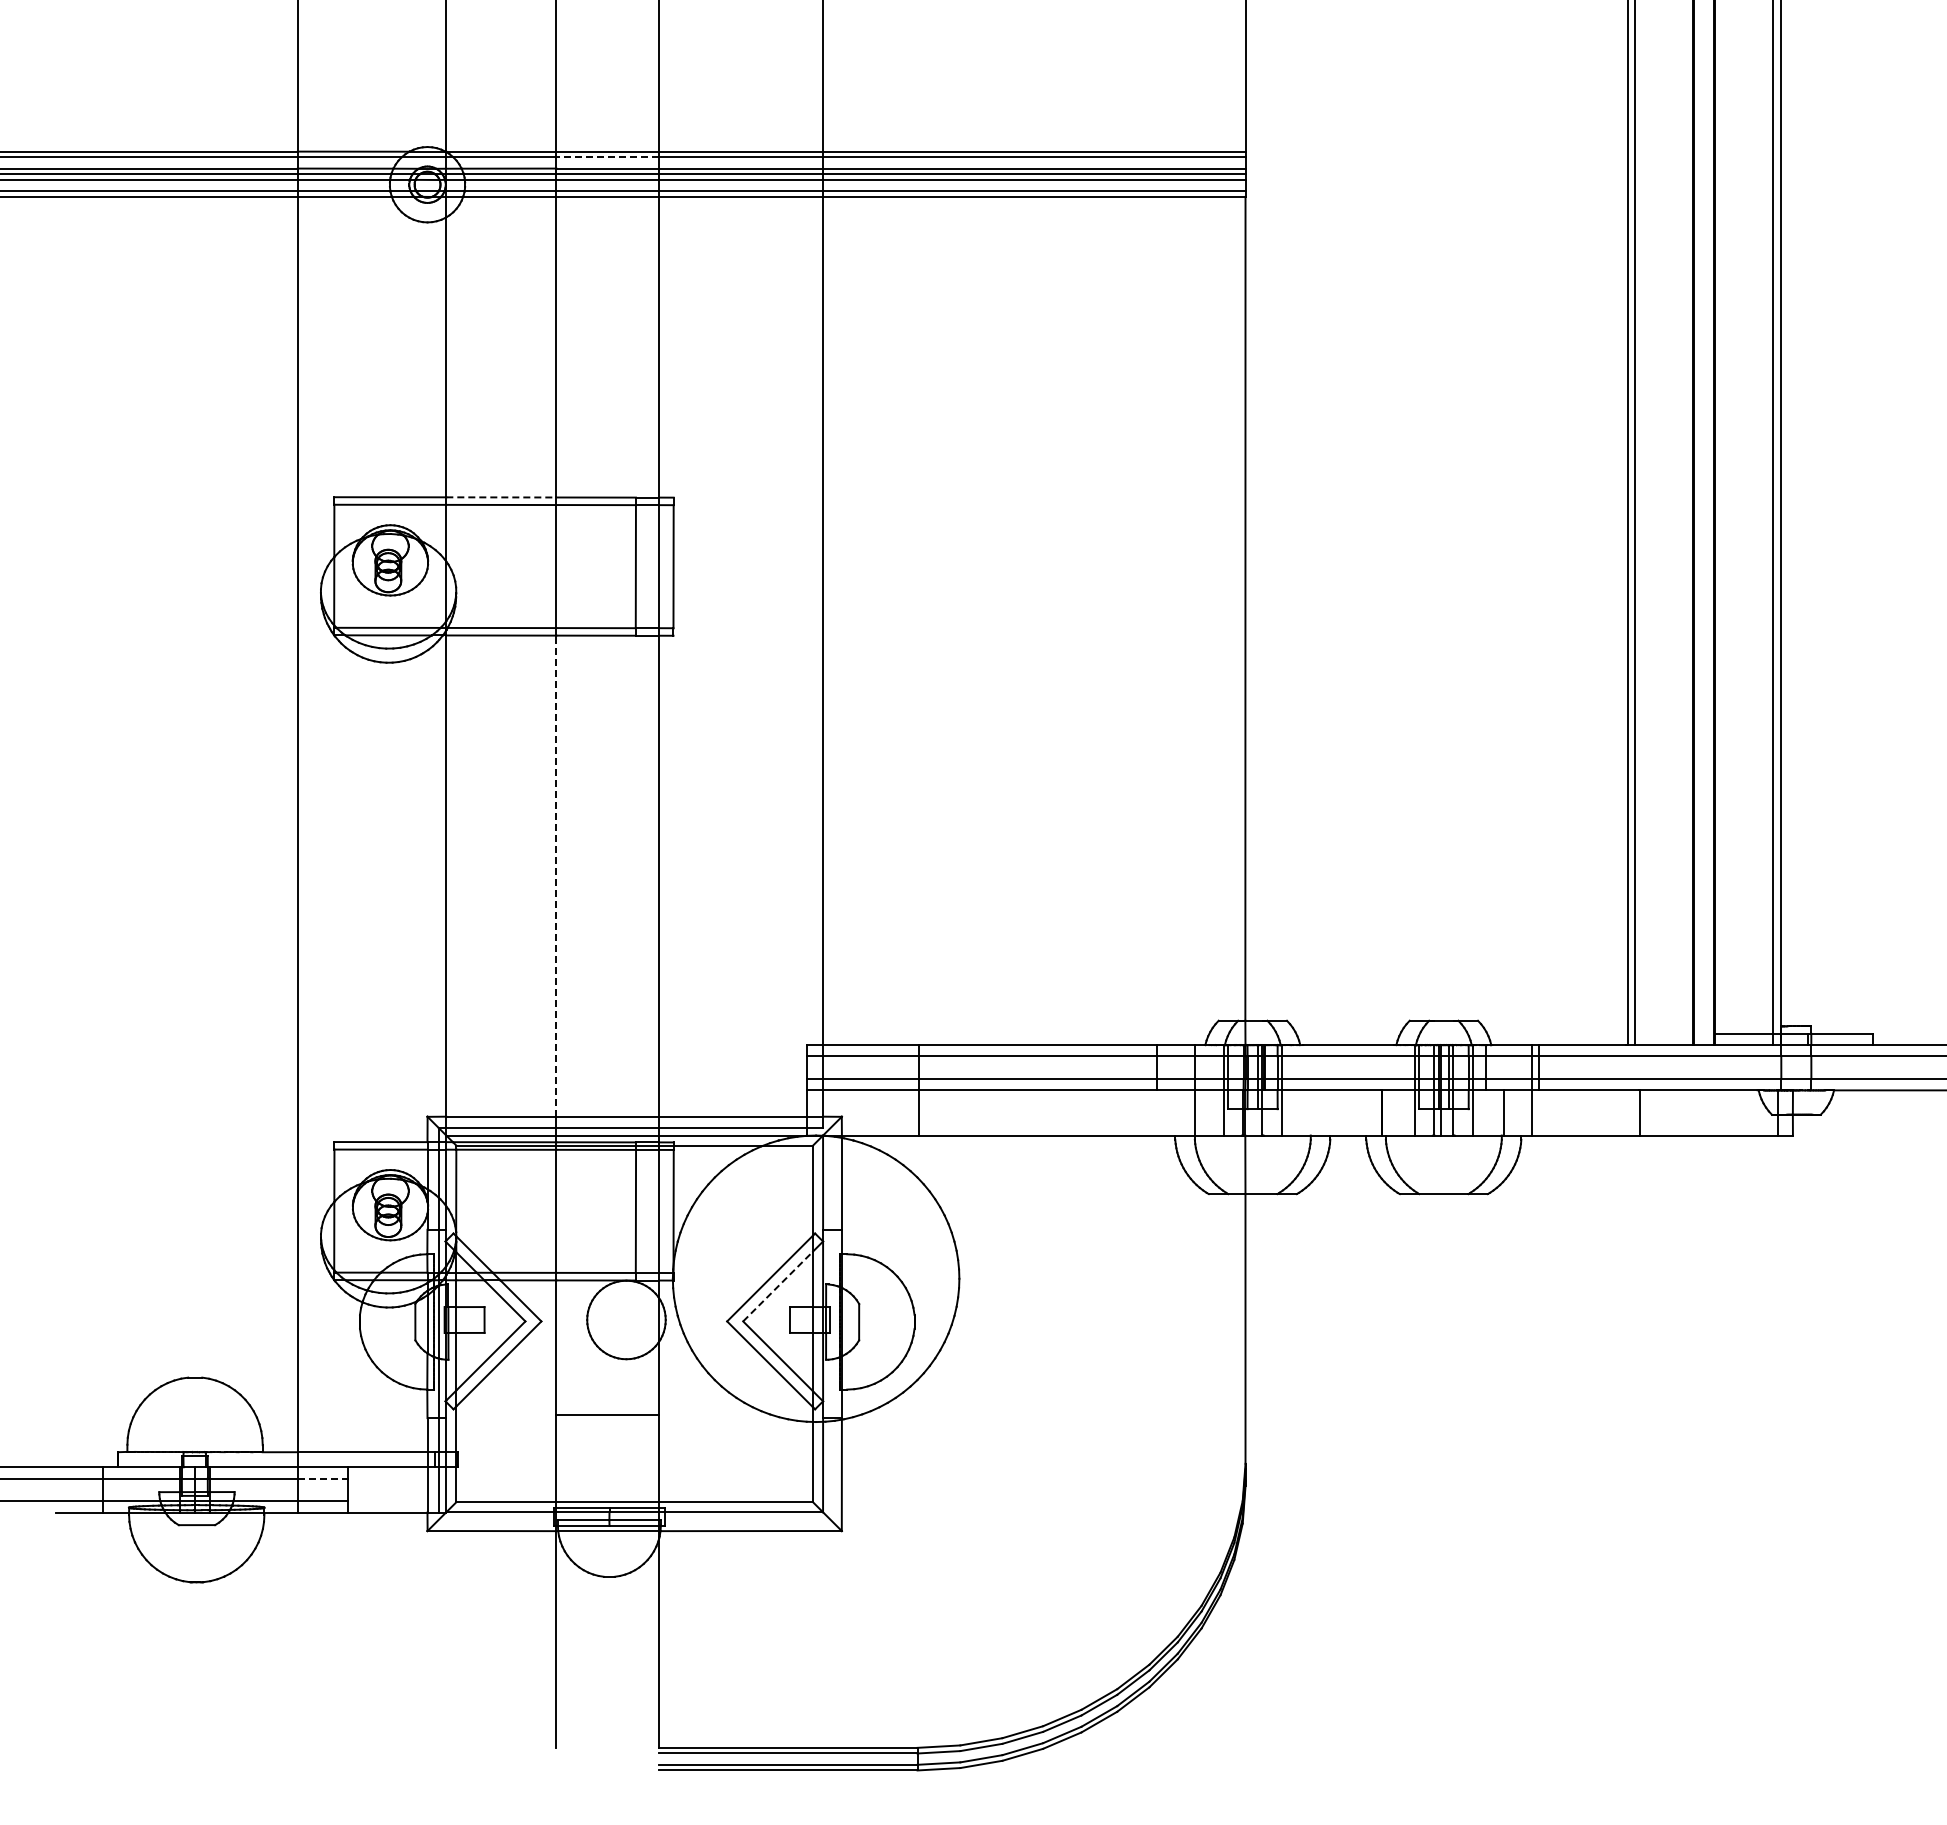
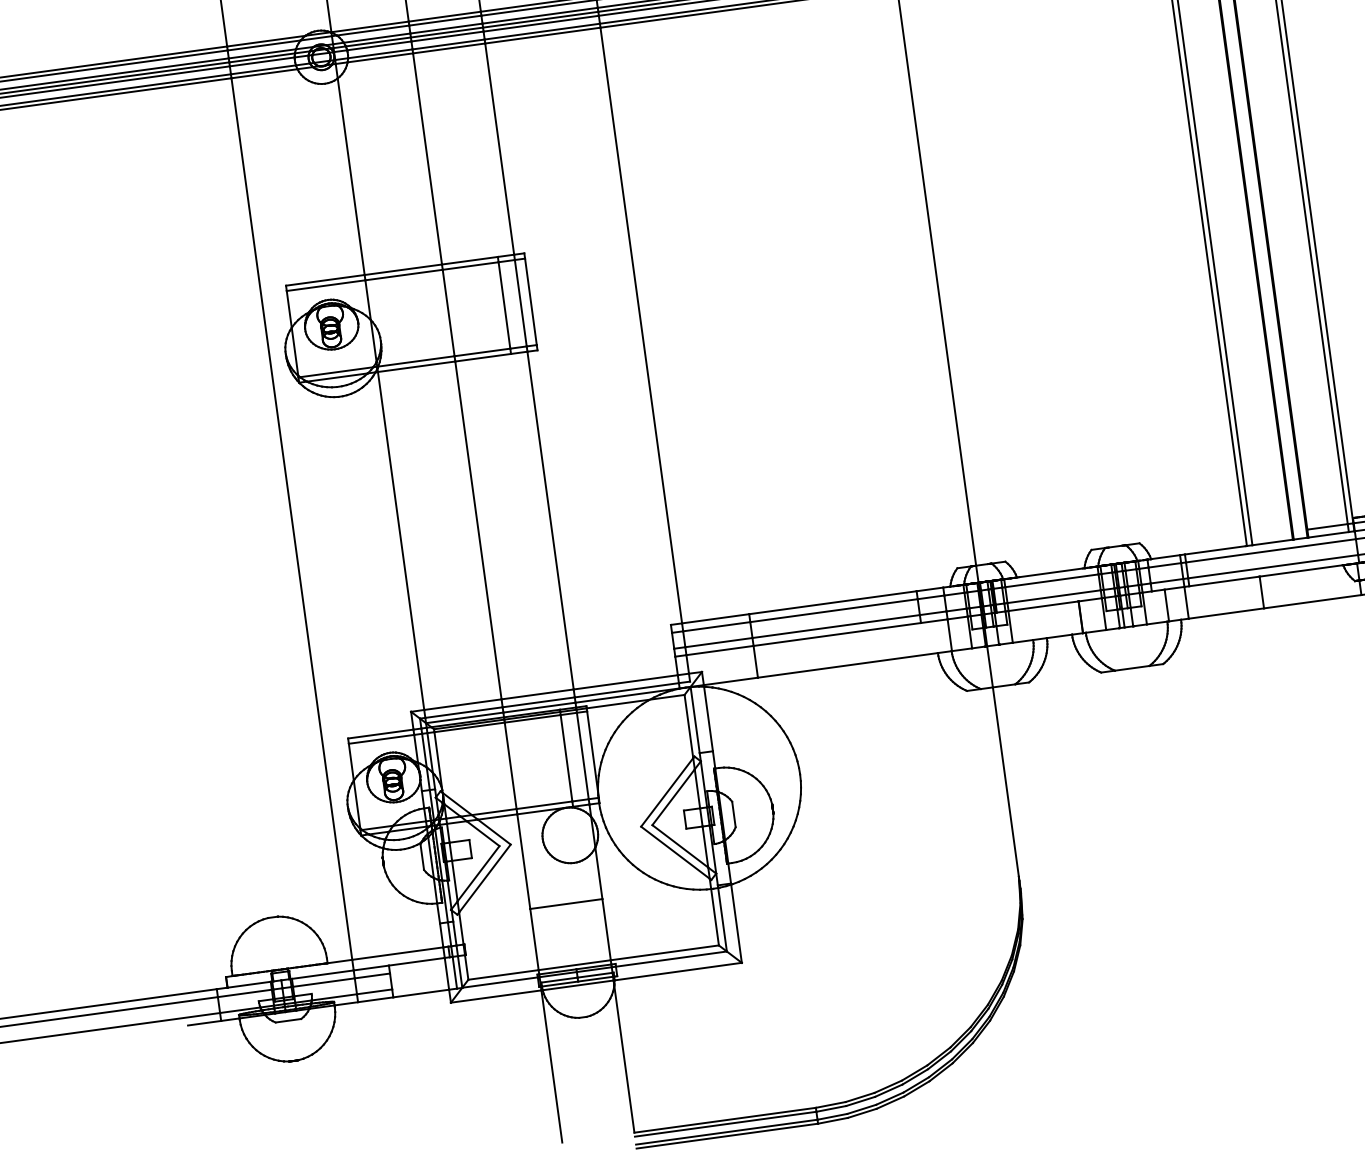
line: (607, 157) -> (445, 20), dashed -> solid
line: (501, 497) -> (403, 269), dashed -> solid
line: (556, 876) -> (478, 530), dashed -> solid
line: (778, 1286) -> (673, 797), dashed -> solid
line: (323, 1478) -> (372, 975), dashed -> solid

